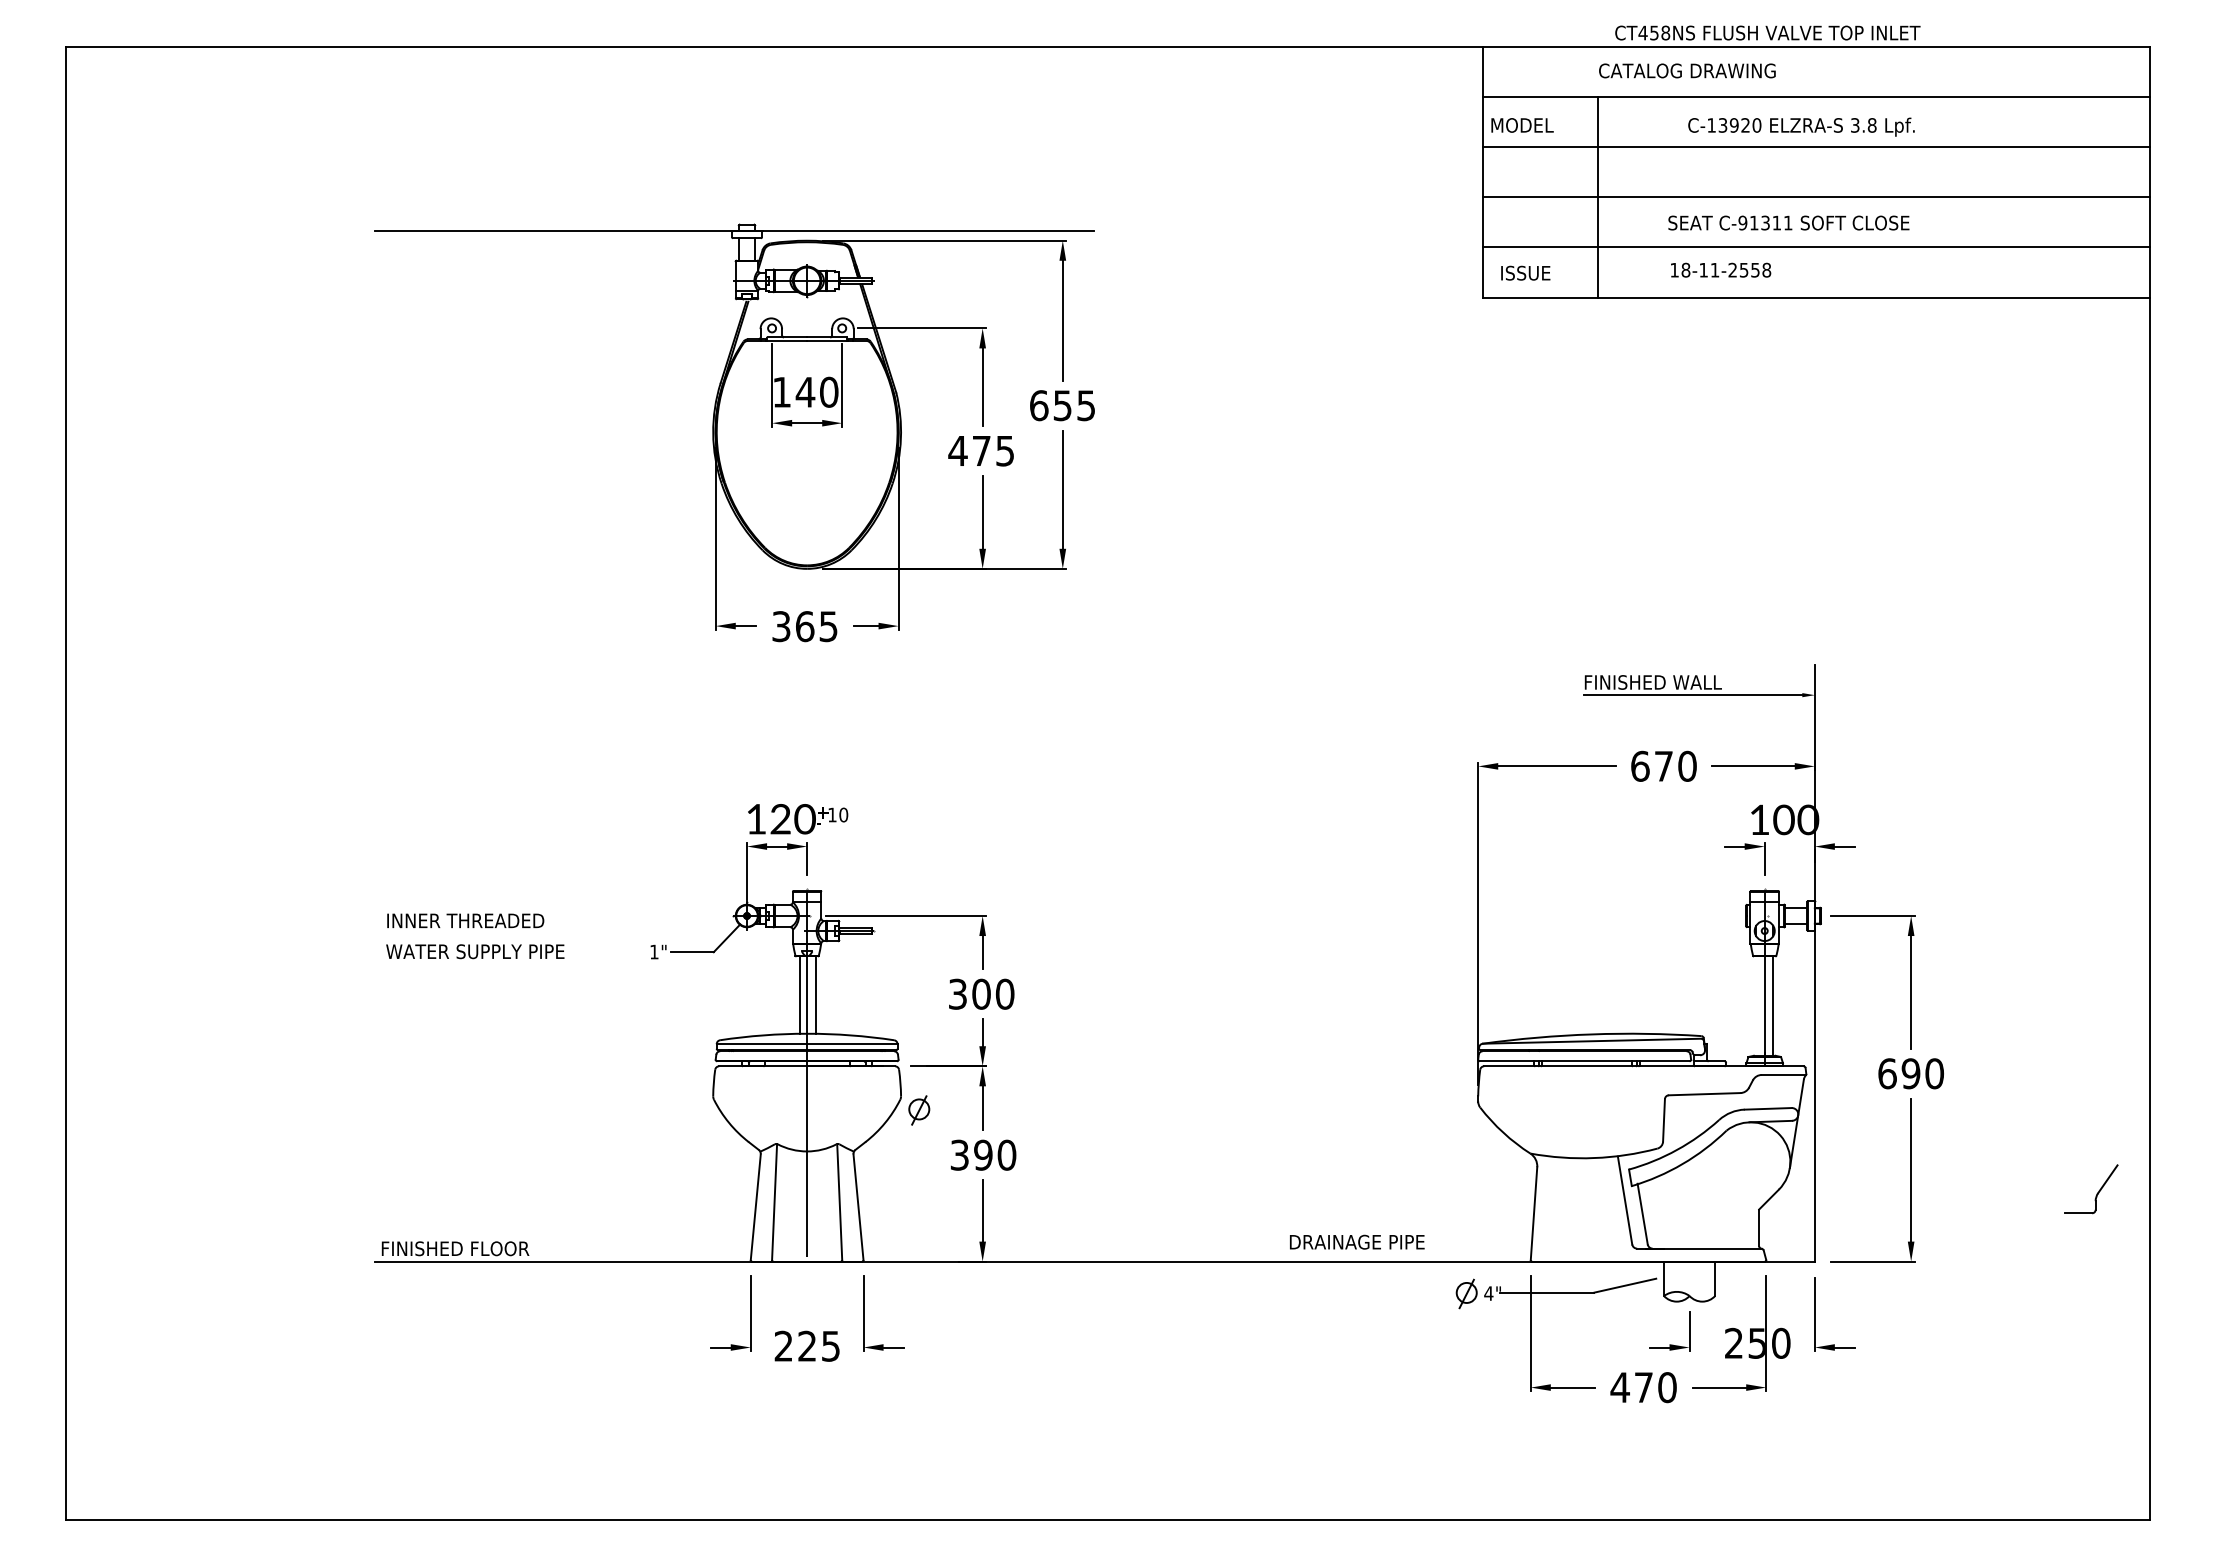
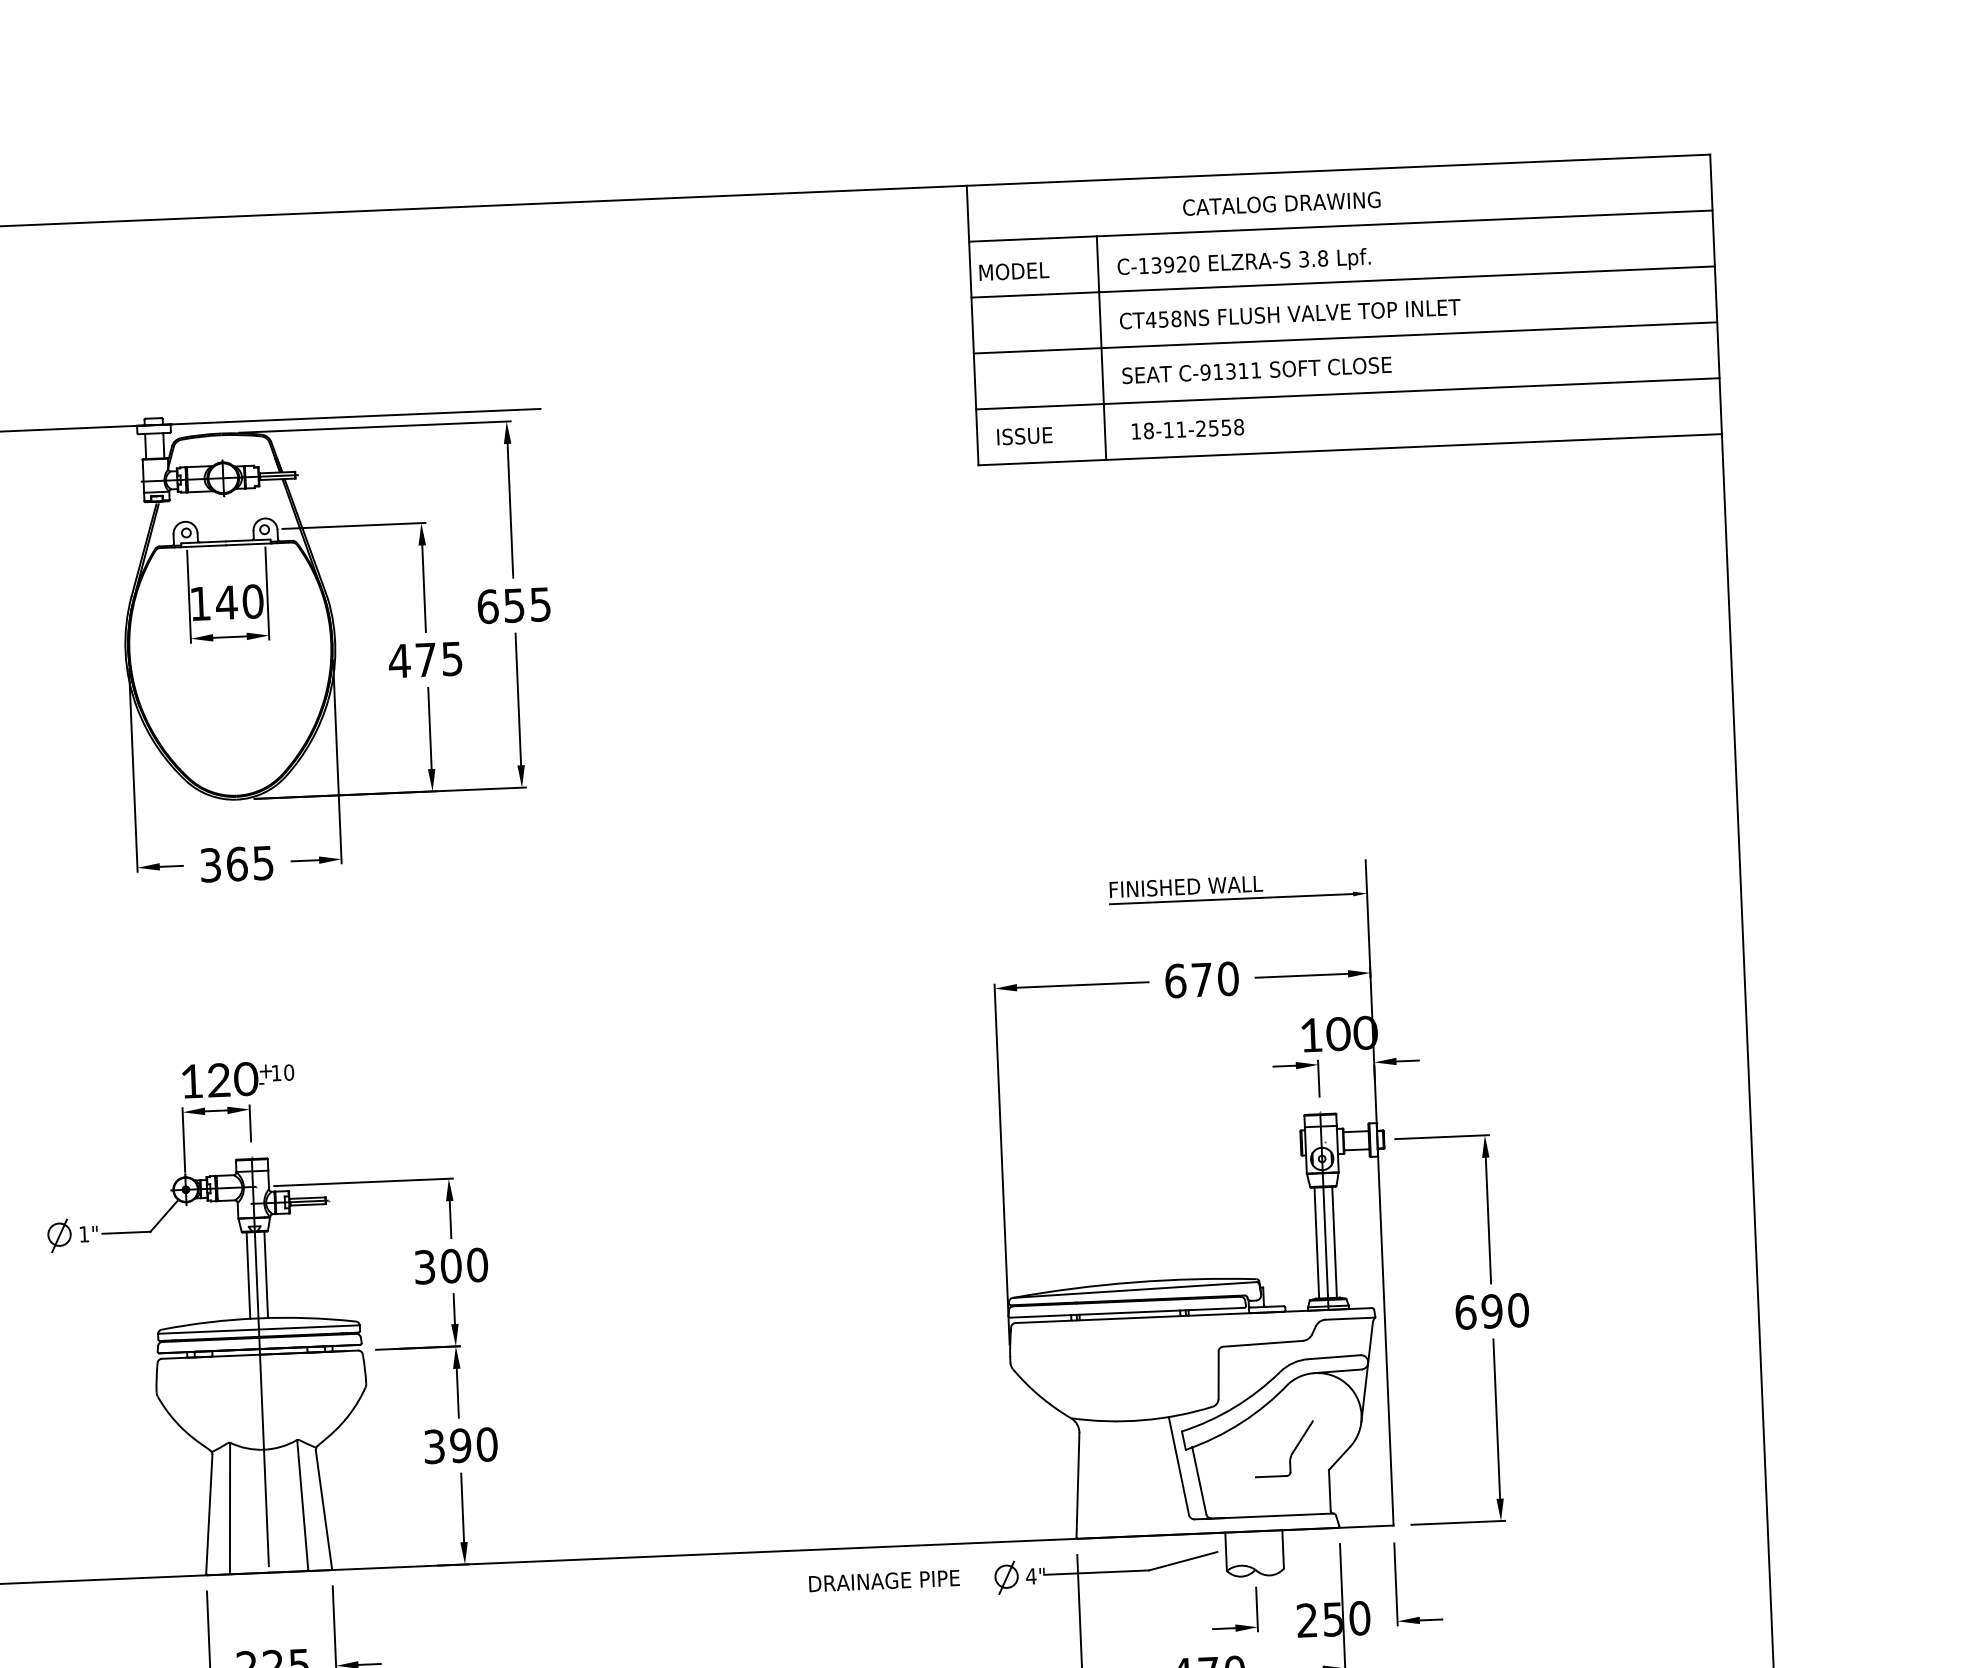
text: (1767, 32) -> (1289, 313), moved
text: (1687, 70) -> (1281, 203), moved
text: (1801, 126) -> (1244, 262), moved
text: (1788, 222) -> (1256, 369), moved
text: (1721, 269) -> (1188, 428), moved
line: (1756, 1005) -> (1316, 1242), added
part: (919, 1110) -> (59, 1235), moved
part: (2096, 1193) -> (1290, 1453), moved
text: (1357, 1241) -> (884, 1580), moved

